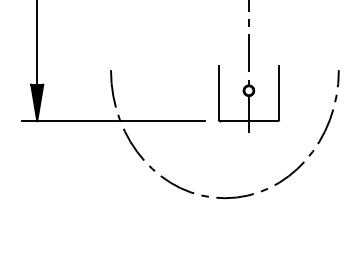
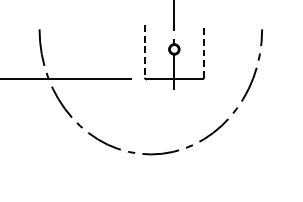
line: (279, 92) -> (204, 51), solid -> dashed
line: (218, 93) -> (144, 52), solid -> dashed

